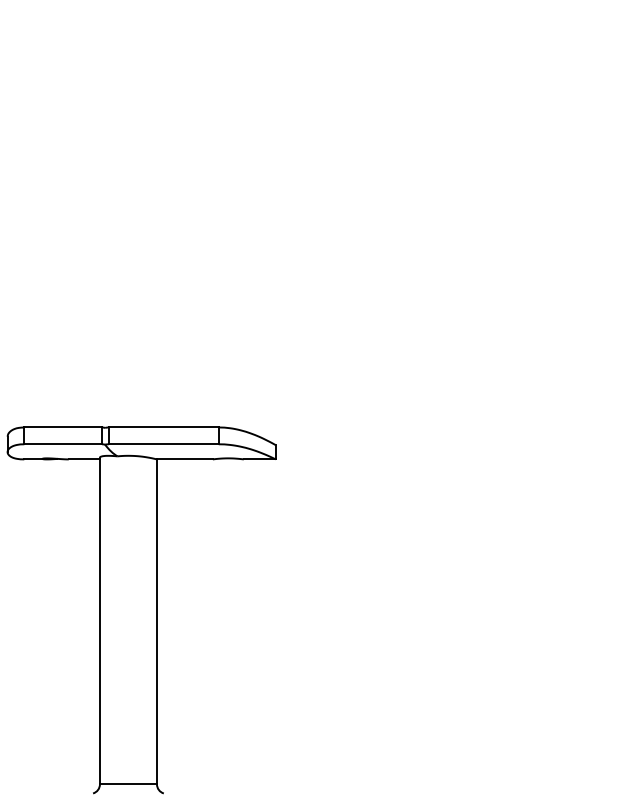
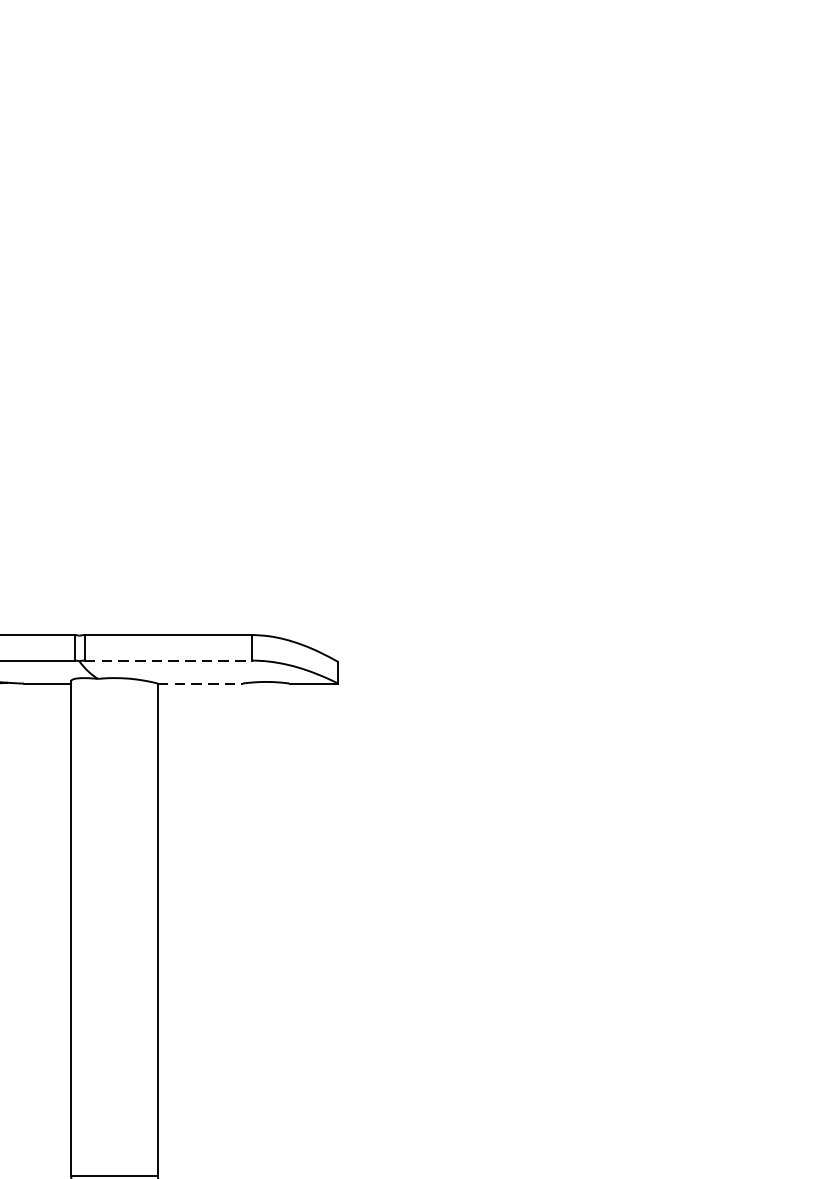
line: (163, 444) -> (167, 660), solid -> dashed
line: (184, 459) -> (199, 683), solid -> dashed

